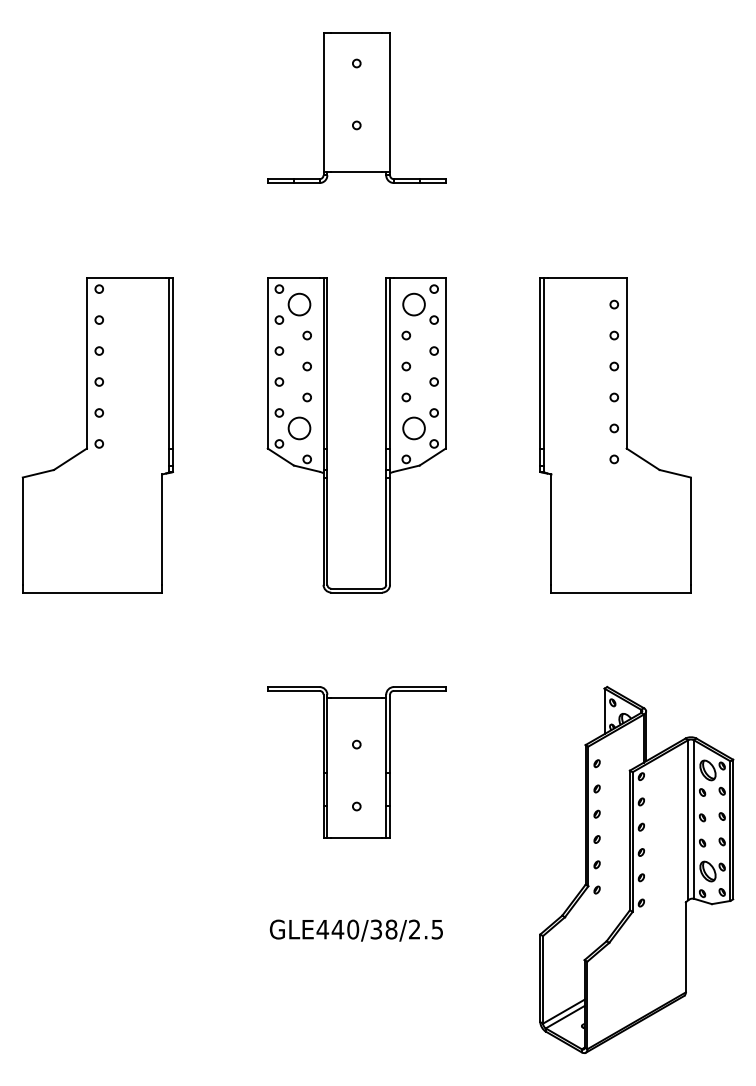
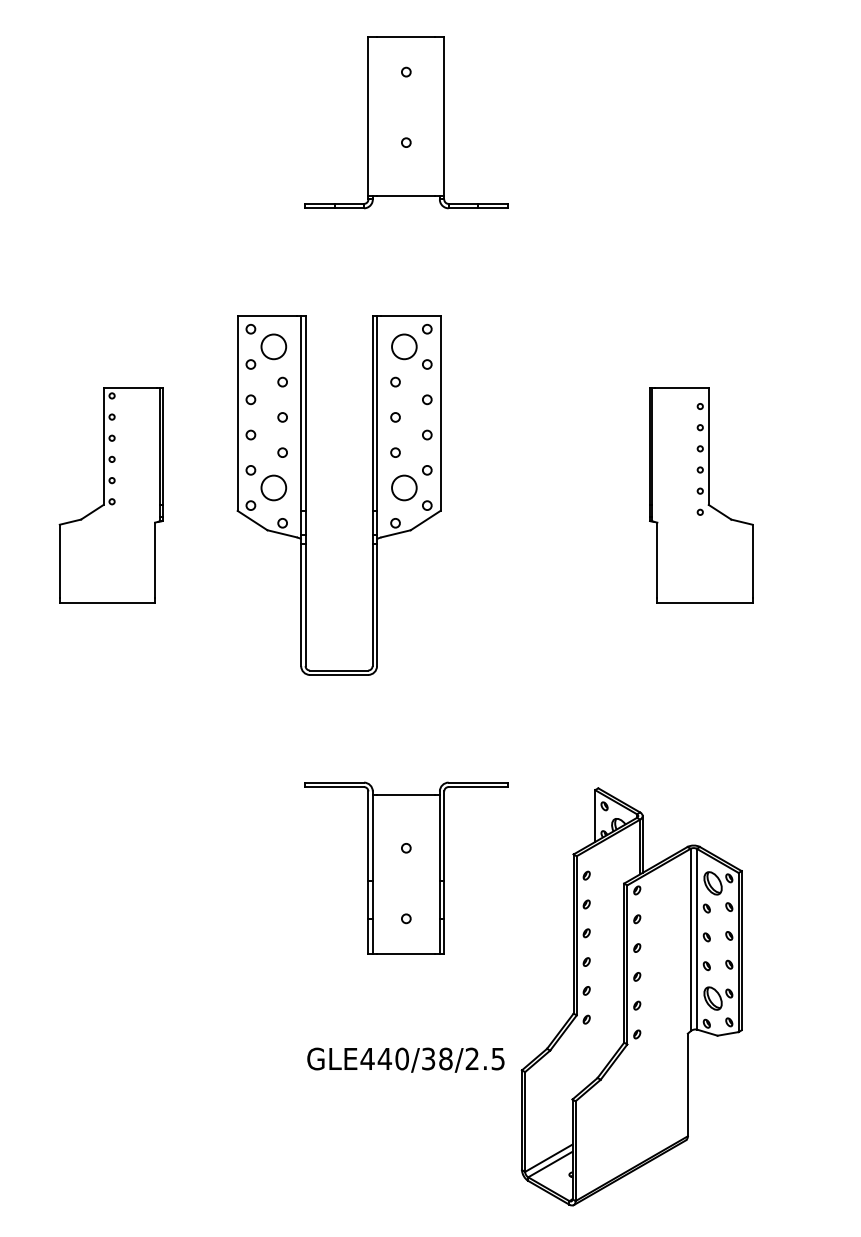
part: (97, 435) -> (110, 496), size x0.6
part: (327, 435) -> (305, 496), moved
part: (615, 435) -> (701, 496), size x0.6
part: (636, 869) -> (631, 996), moved

